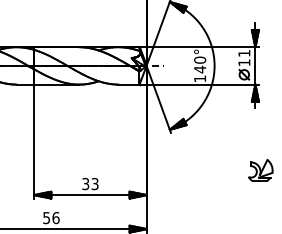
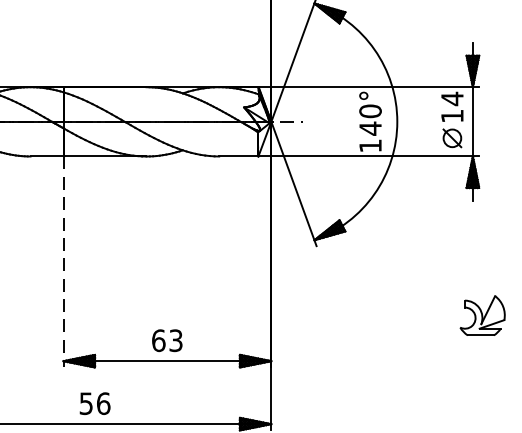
text: (244, 53) -> (452, 98), 11 -> 14
line: (34, 141) -> (63, 261), solid -> dashed
text: (85, 184) -> (158, 341), 33 -> 63

